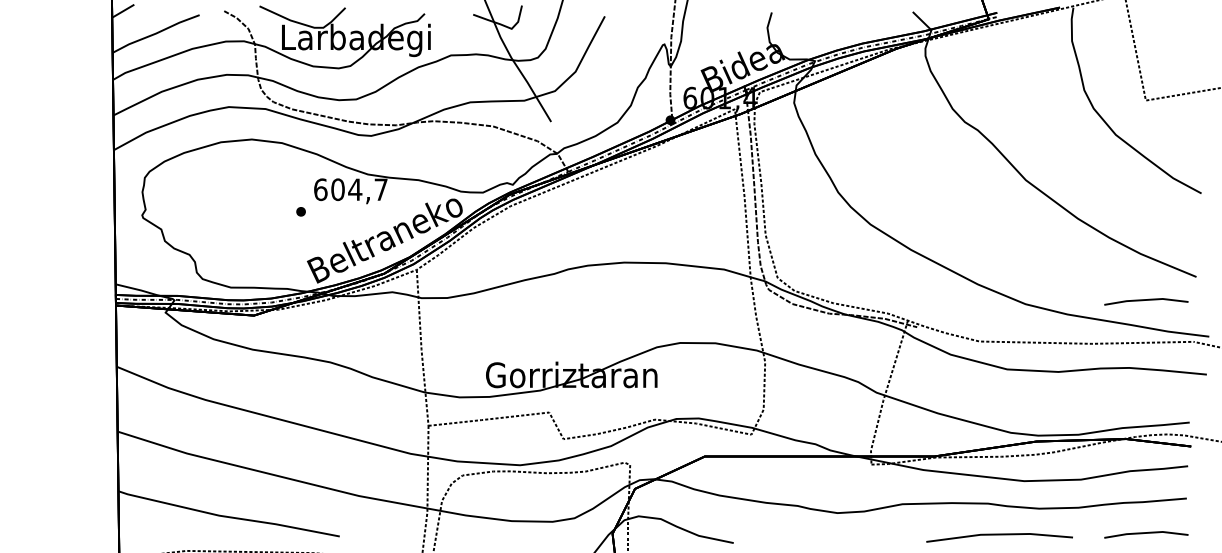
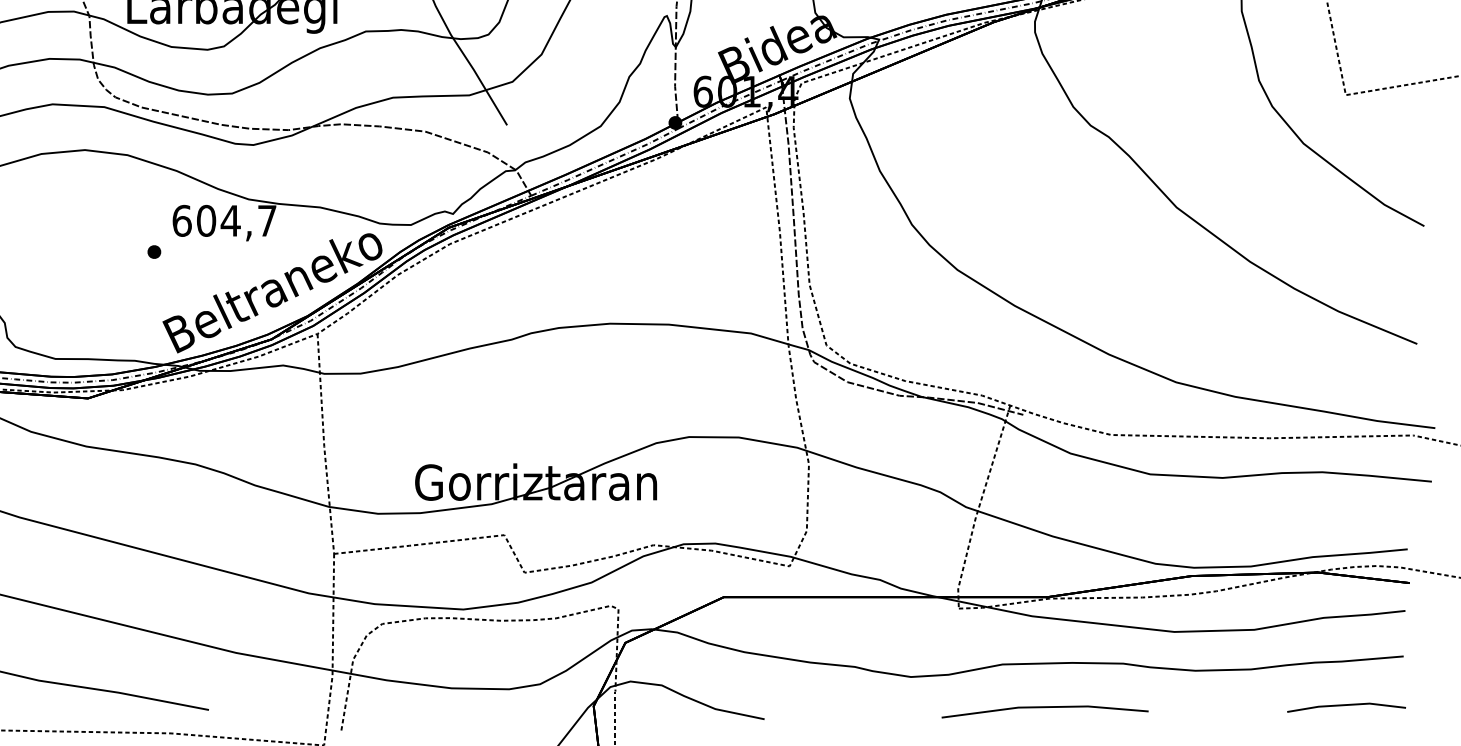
line: (1146, 300) -> (1346, 377), removed
line: (999, 535) -> (1044, 708), moved

